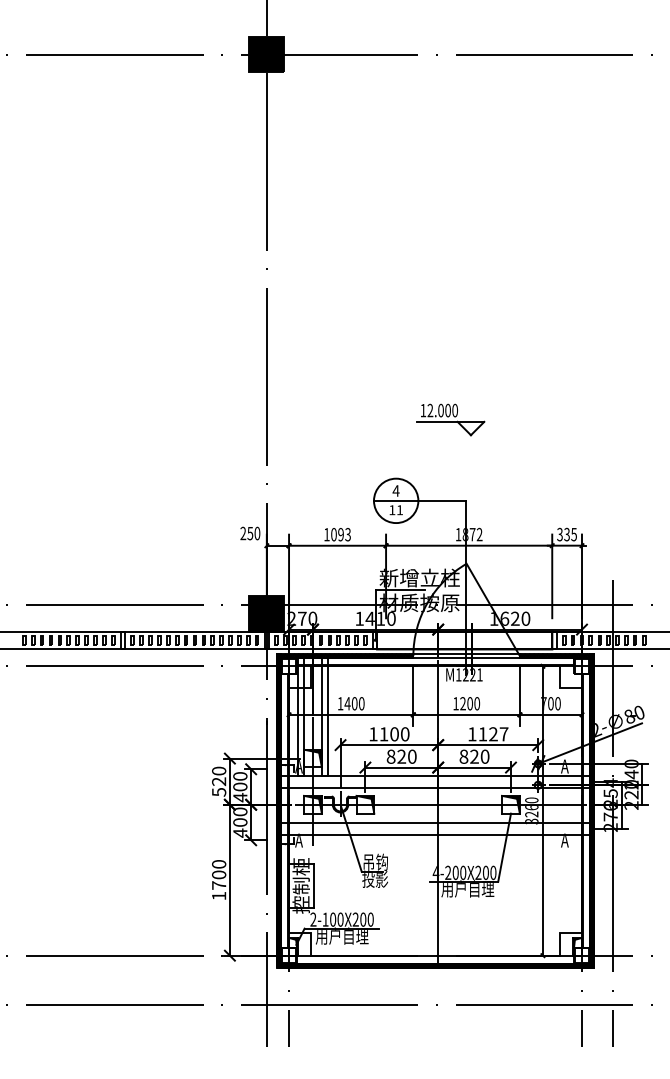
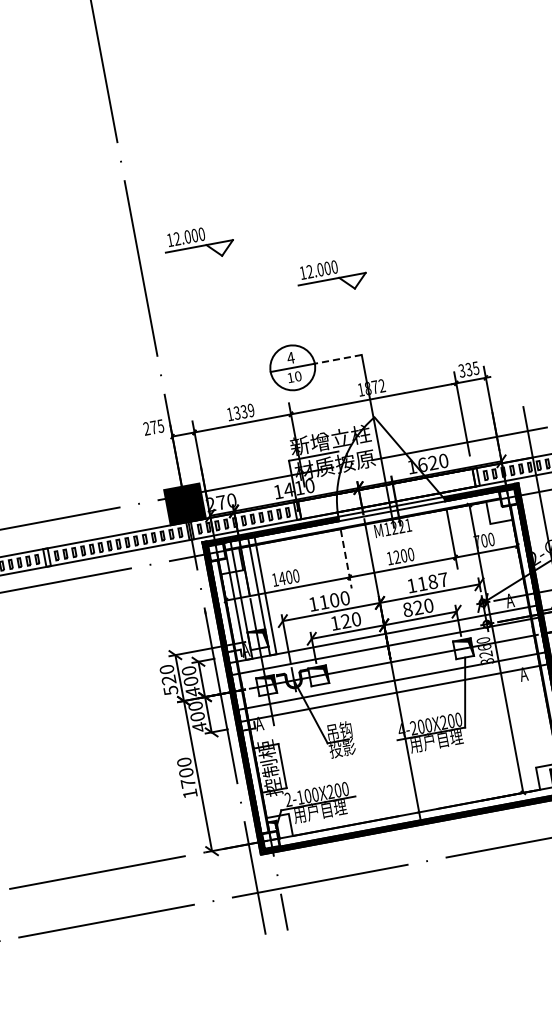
part: (327, 363) -> (198, 244), added
line: (441, 500) -> (337, 359), solid -> dashed
text: (399, 510) -> (297, 376), 11 -> 10
text: (253, 533) -> (156, 426), 250 -> 275
text: (340, 534) -> (243, 411), 1093 -> 1339
line: (413, 697) -> (346, 560), solid -> dashed
text: (493, 734) -> (433, 582), 1127 -> 1187
text: (390, 756) -> (334, 623), 820 -> 120

